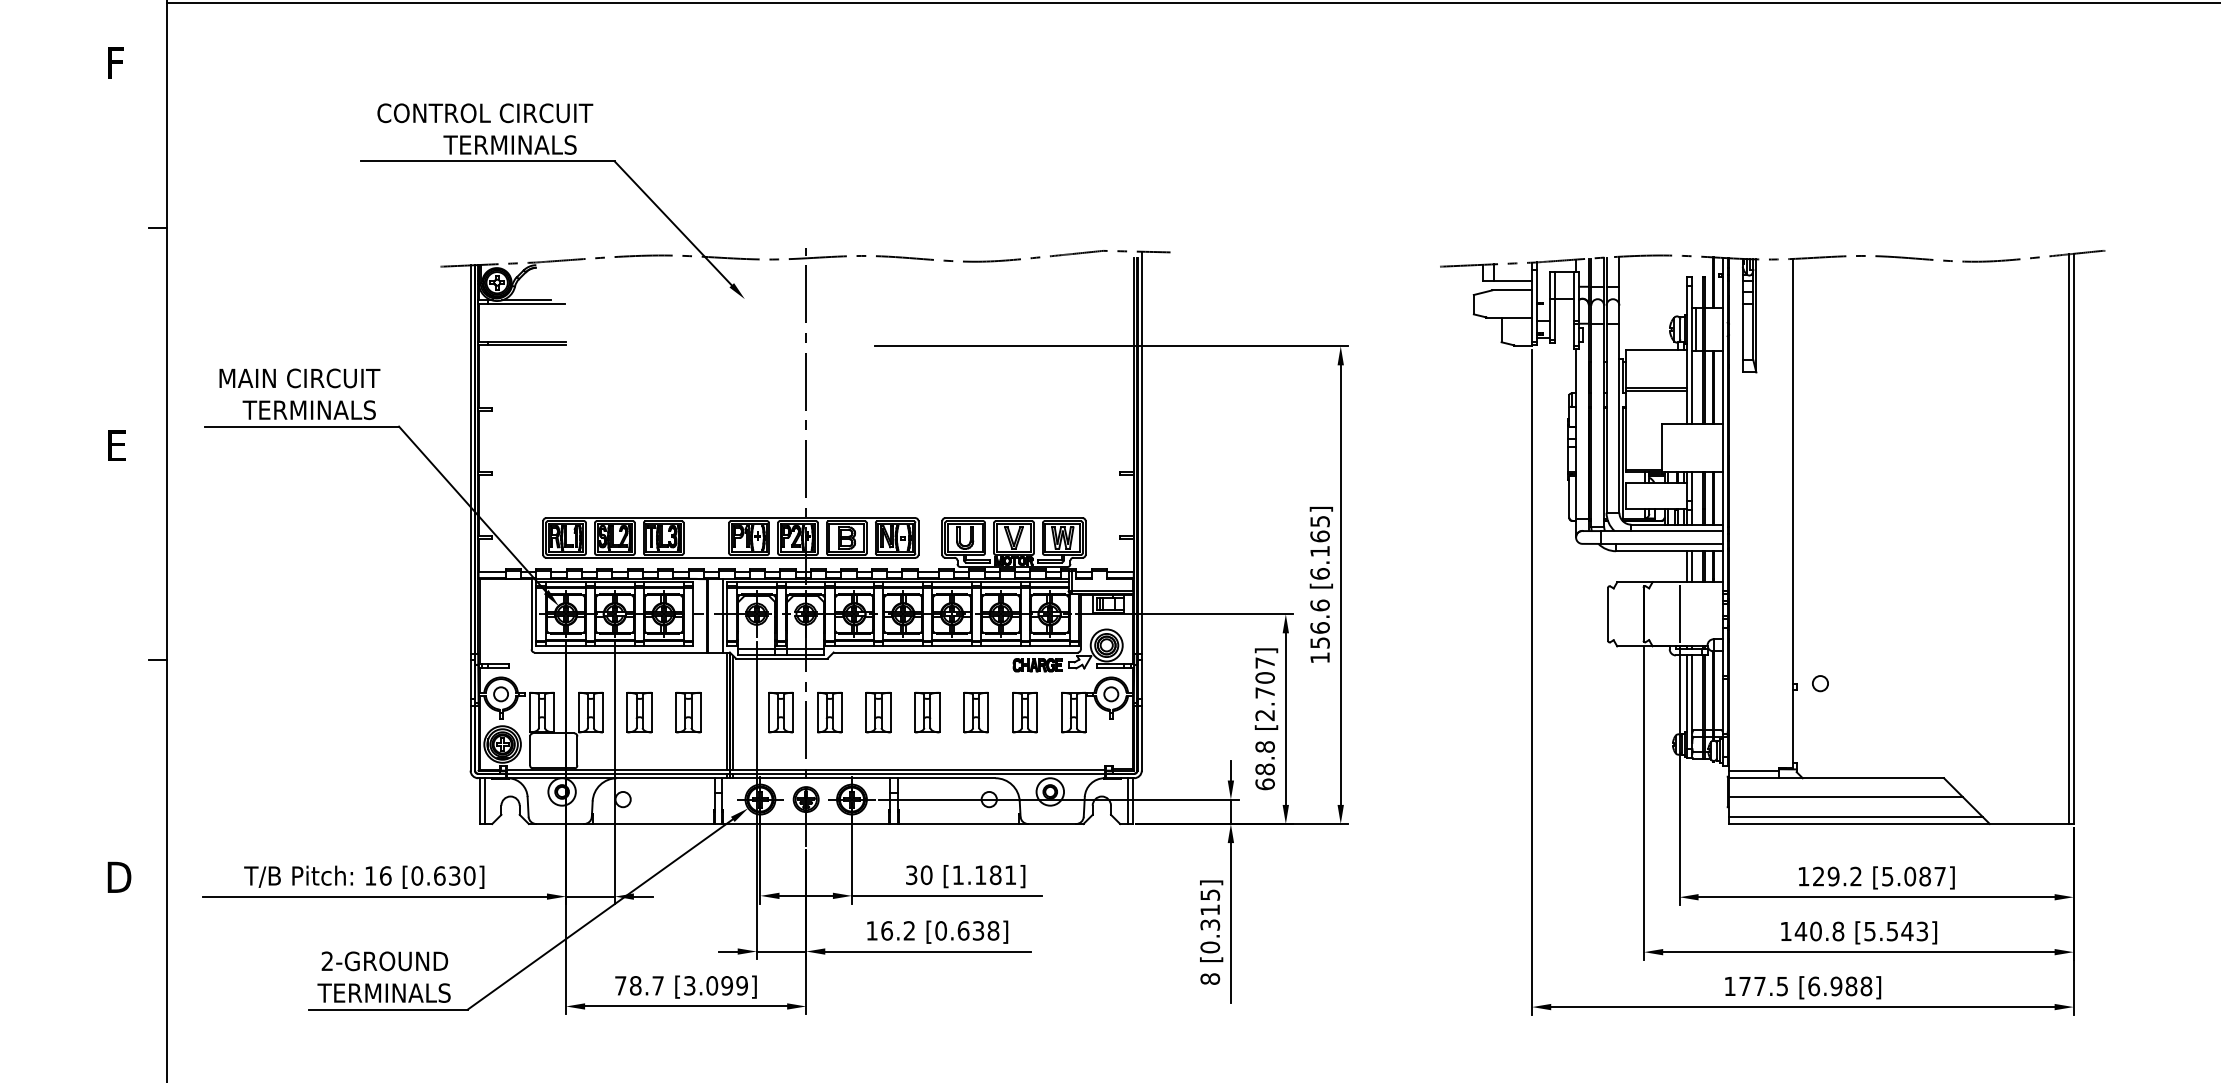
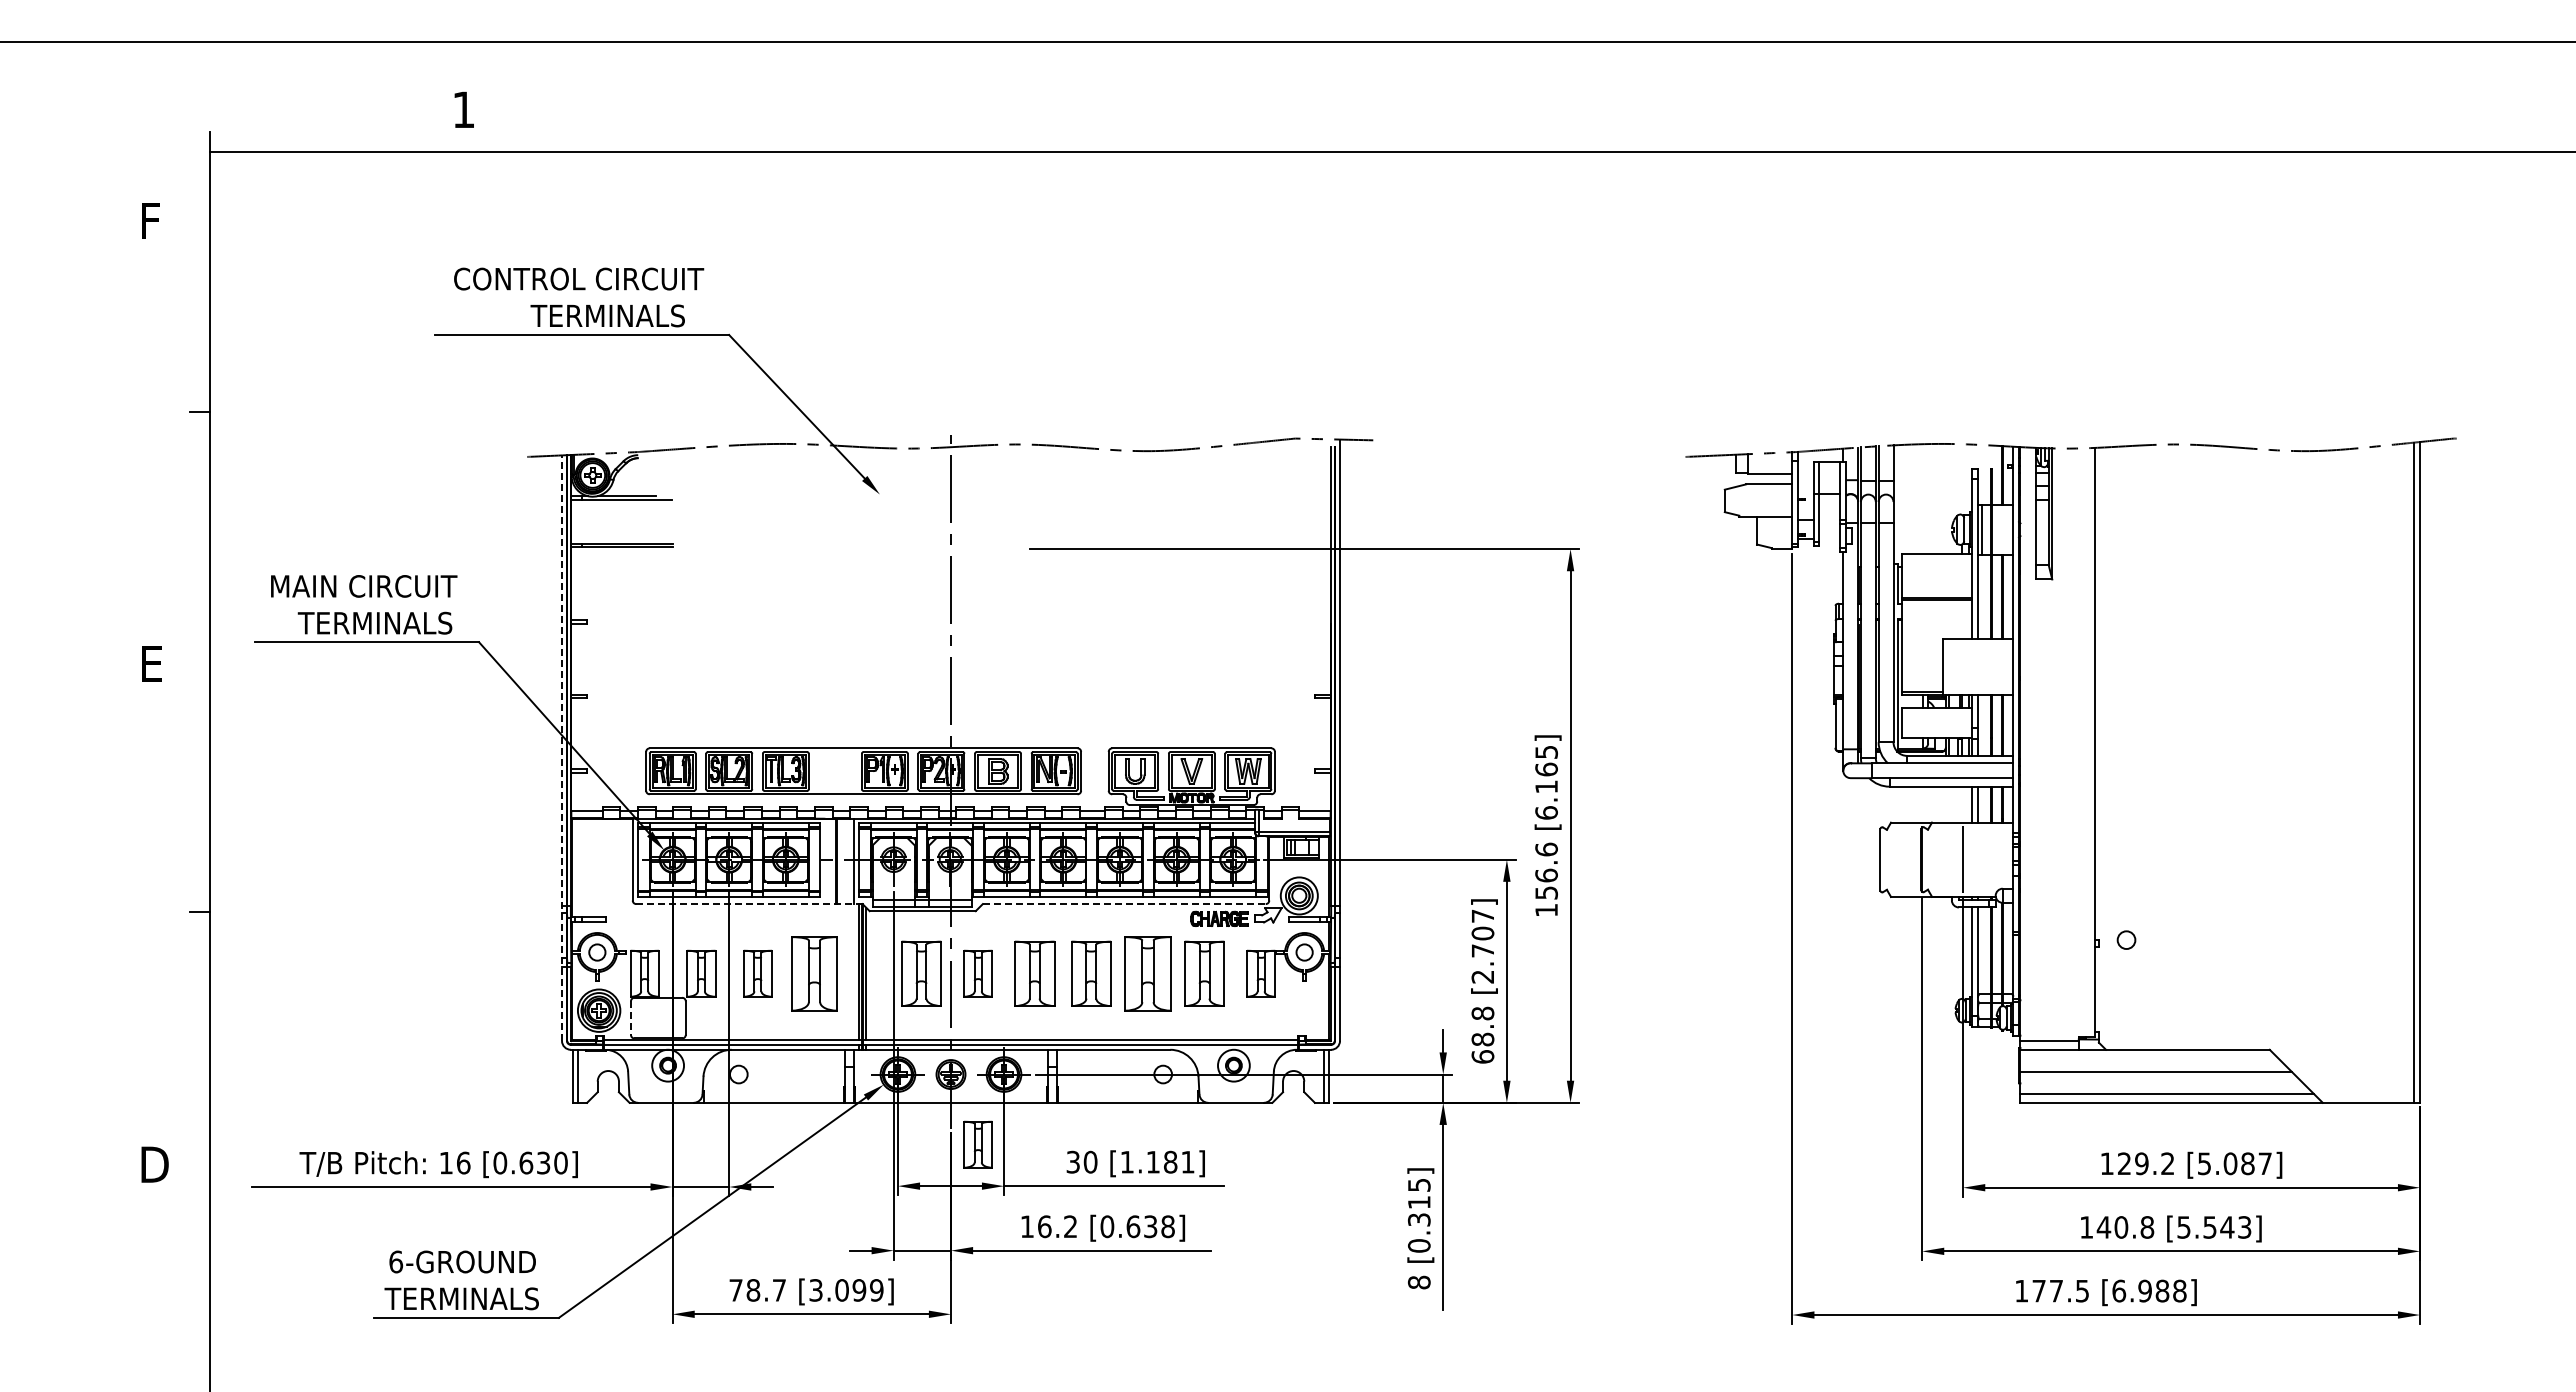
line: (471, 518) -> (562, 748), solid -> dashed
line: (631, 652) -> (748, 904), solid -> dashed
line: (955, 652) -> (1124, 904), solid -> dashed
part: (688, 712) -> (814, 973), size x1.6
part: (780, 712) -> (921, 973), size x1.4
part: (878, 712) -> (1034, 973), size x1.4
part: (927, 712) -> (1091, 973), size x1.4
part: (975, 712) -> (1147, 973), size x1.6
part: (1024, 712) -> (1204, 973), size x1.4
line: (529, 751) -> (630, 1018), solid -> dashed
part: (829, 859) -> (977, 1144), added
text: (327, 960) -> (396, 1261), 2-GROUND -> 6-GROUND

